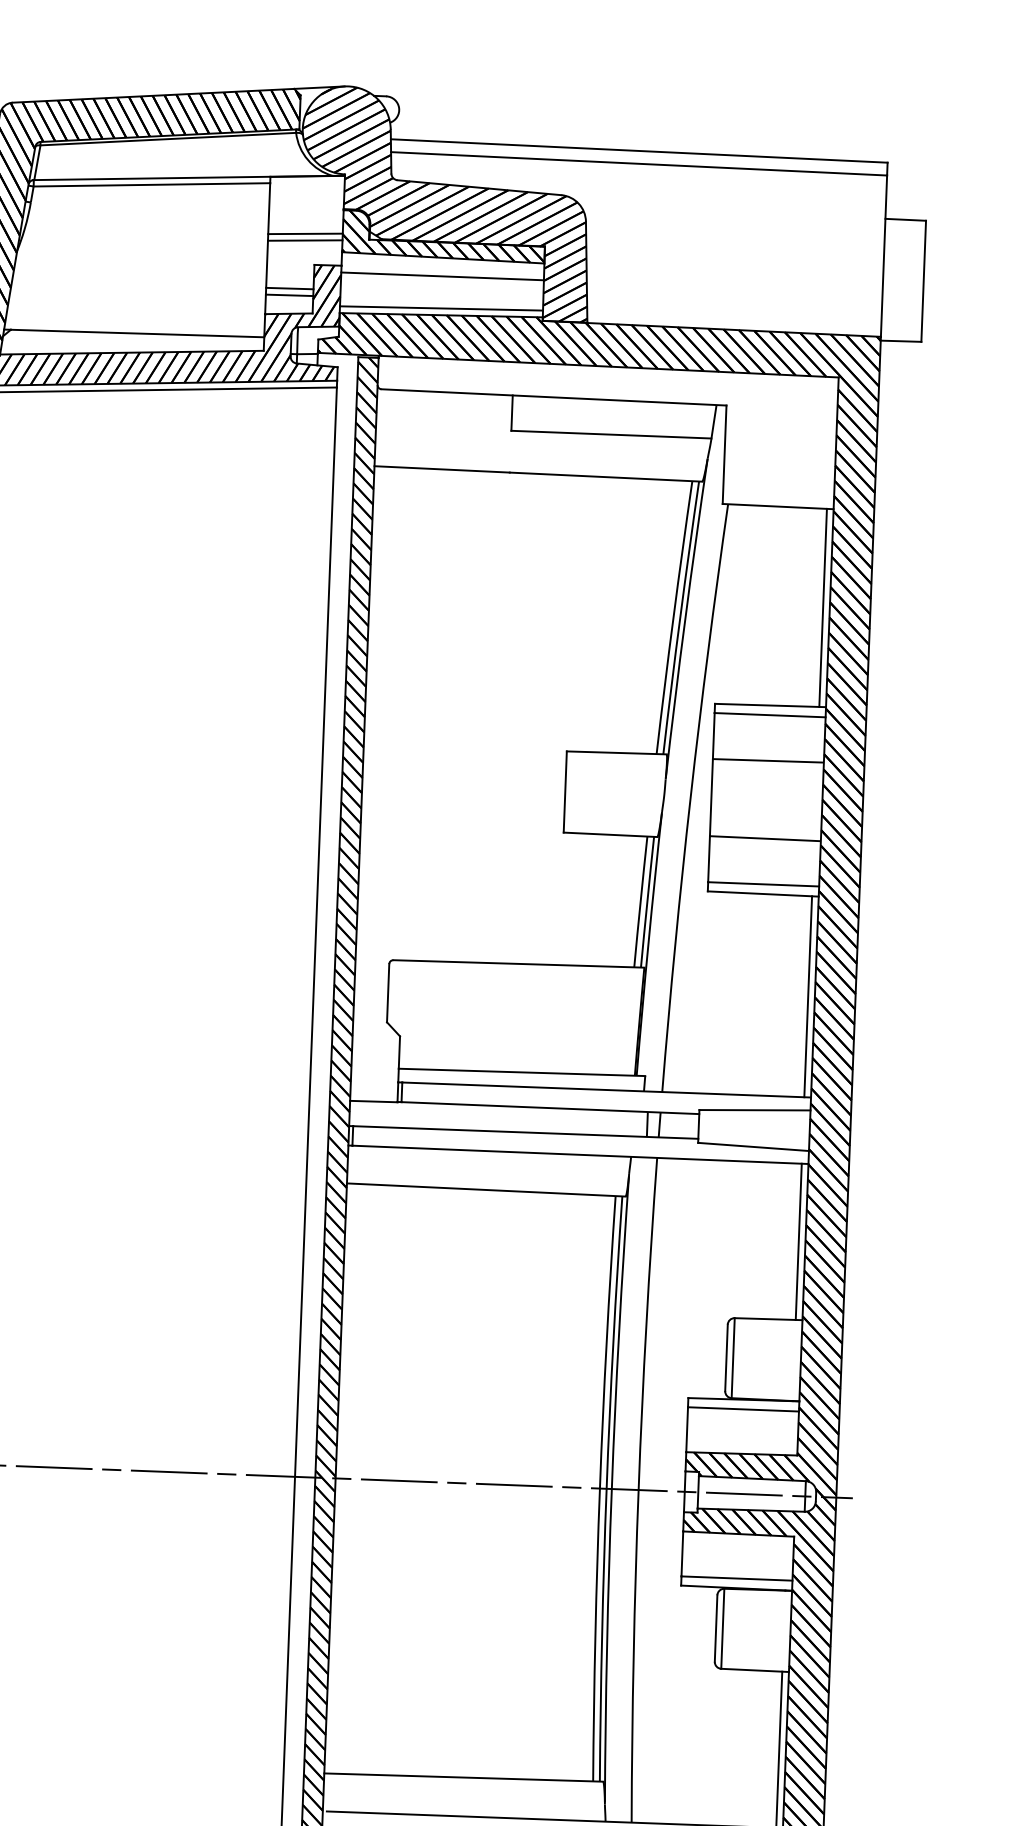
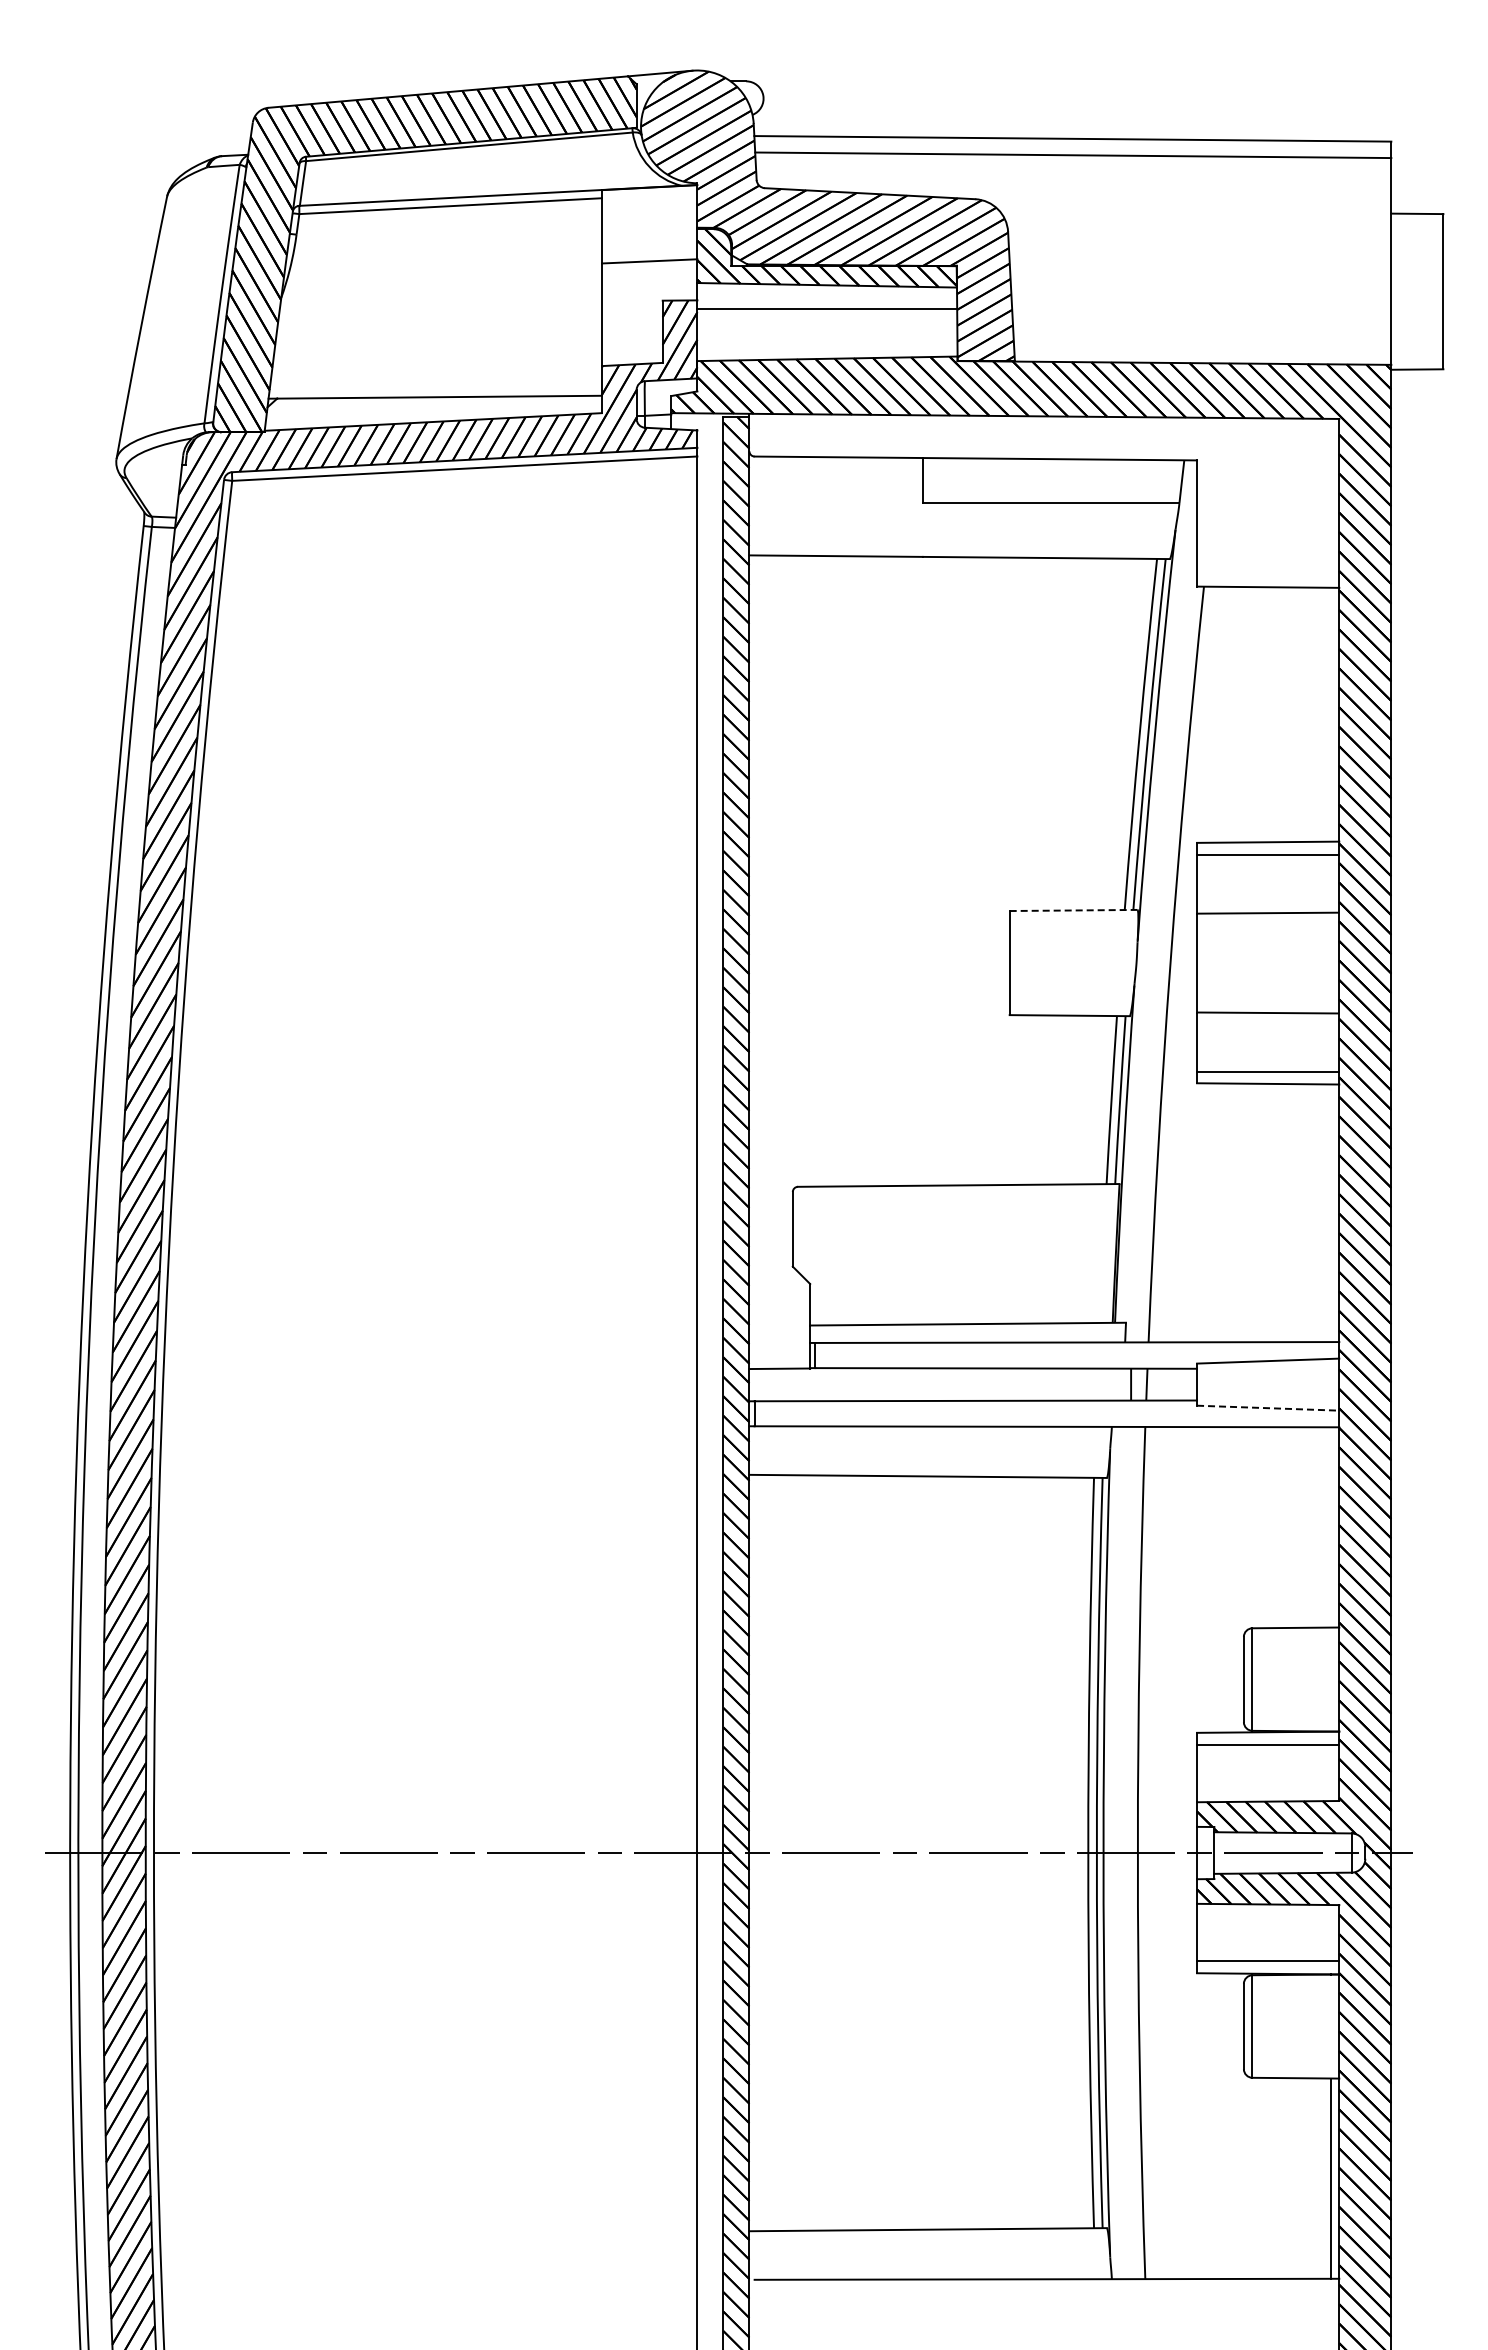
line: (305, 240) -> (649, 269), removed
line: (289, 288) -> (631, 331), removed
line: (288, 295) -> (631, 340), removed
line: (441, 307) -> (827, 349), removed
line: (822, 607) -> (1330, 714), removed
line: (616, 752) -> (1073, 910), solid -> dashed
line: (808, 996) -> (1330, 1213), removed
line: (753, 1147) -> (1268, 1408), solid -> dashed
line: (798, 1241) -> (1330, 1527), removed

